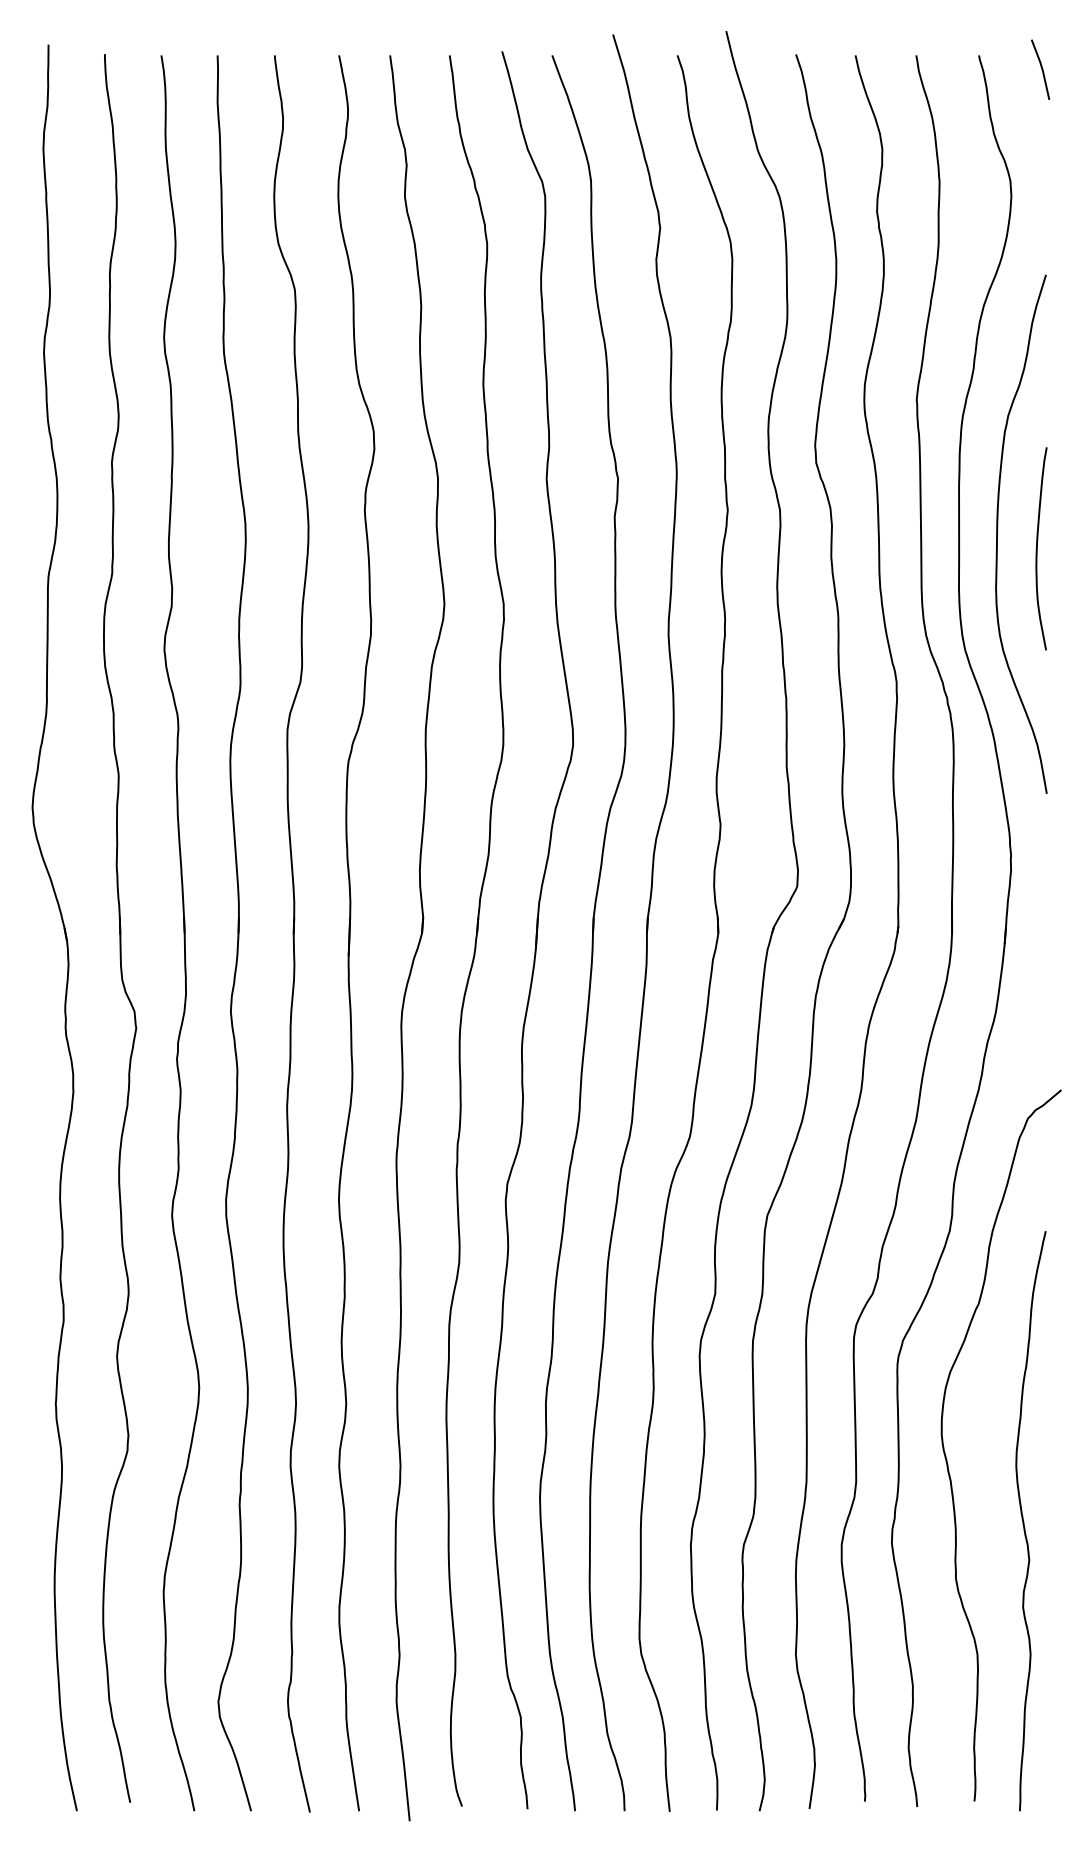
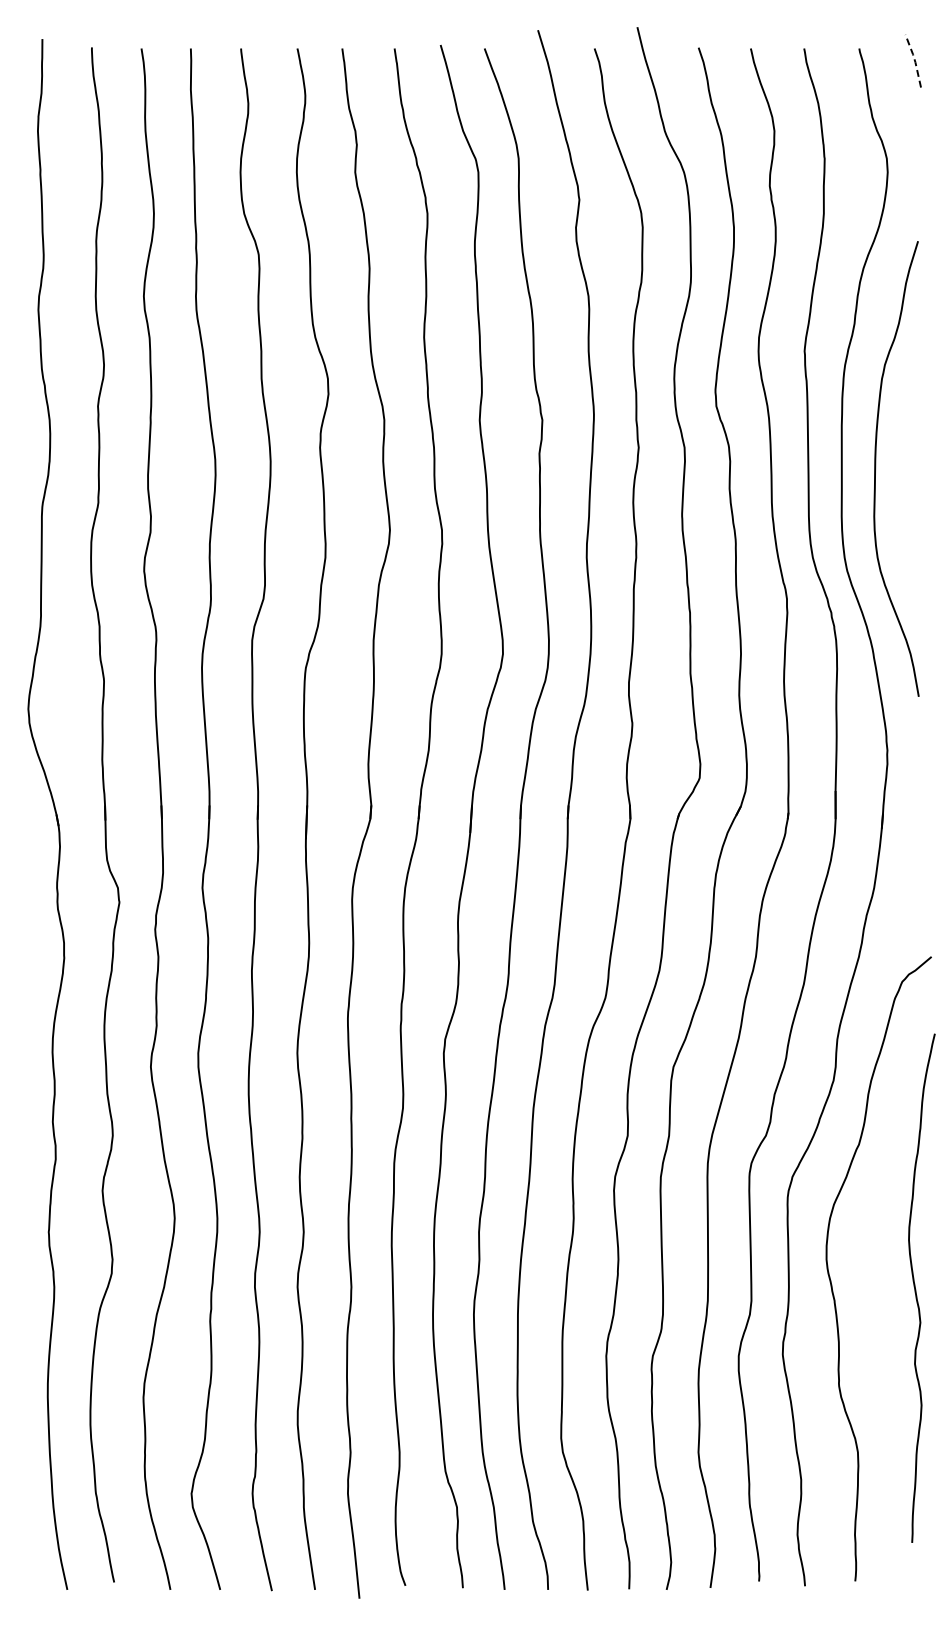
line: (1041, 69) -> (914, 60), solid -> dashed
curve: (1037, 548) -> (910, 481), removed
curve: (1024, 1522) -> (916, 1289), moved

